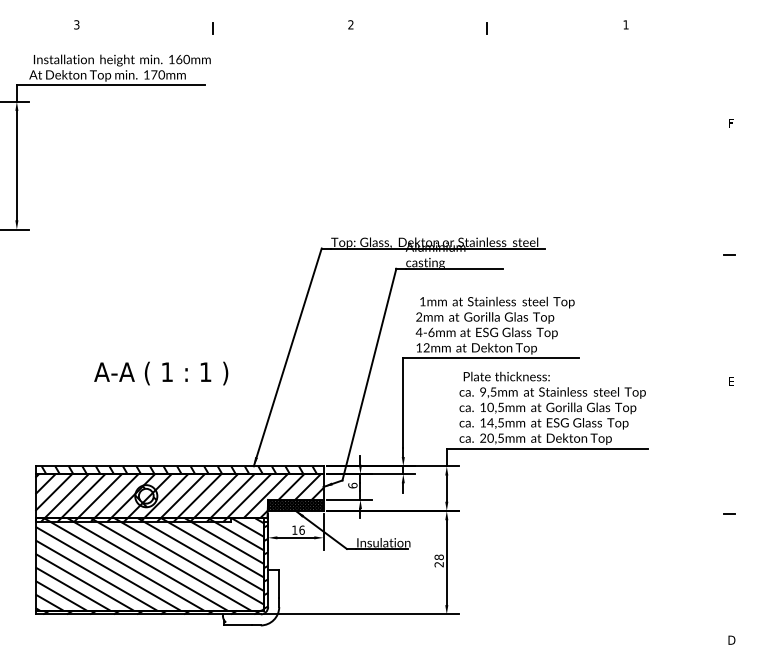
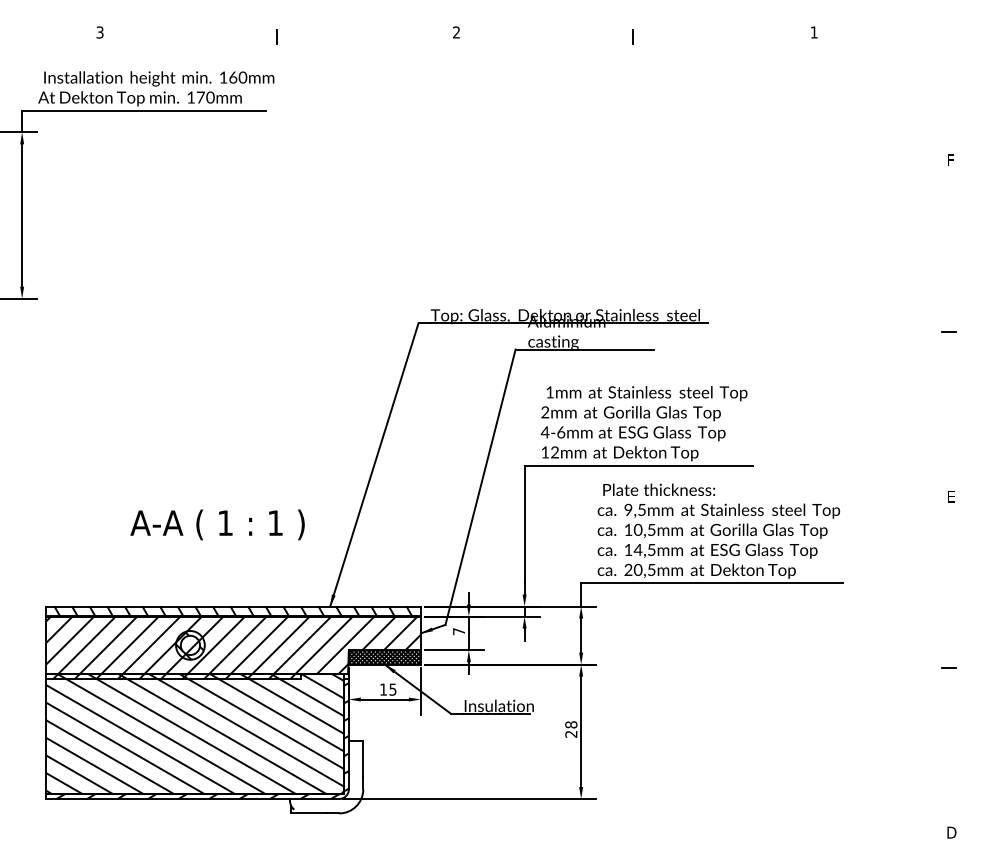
text: (161, 373) -> (217, 524), moved
text: (352, 485) -> (458, 631), 6 -> 7
text: (301, 529) -> (392, 688), 16 -> 15

